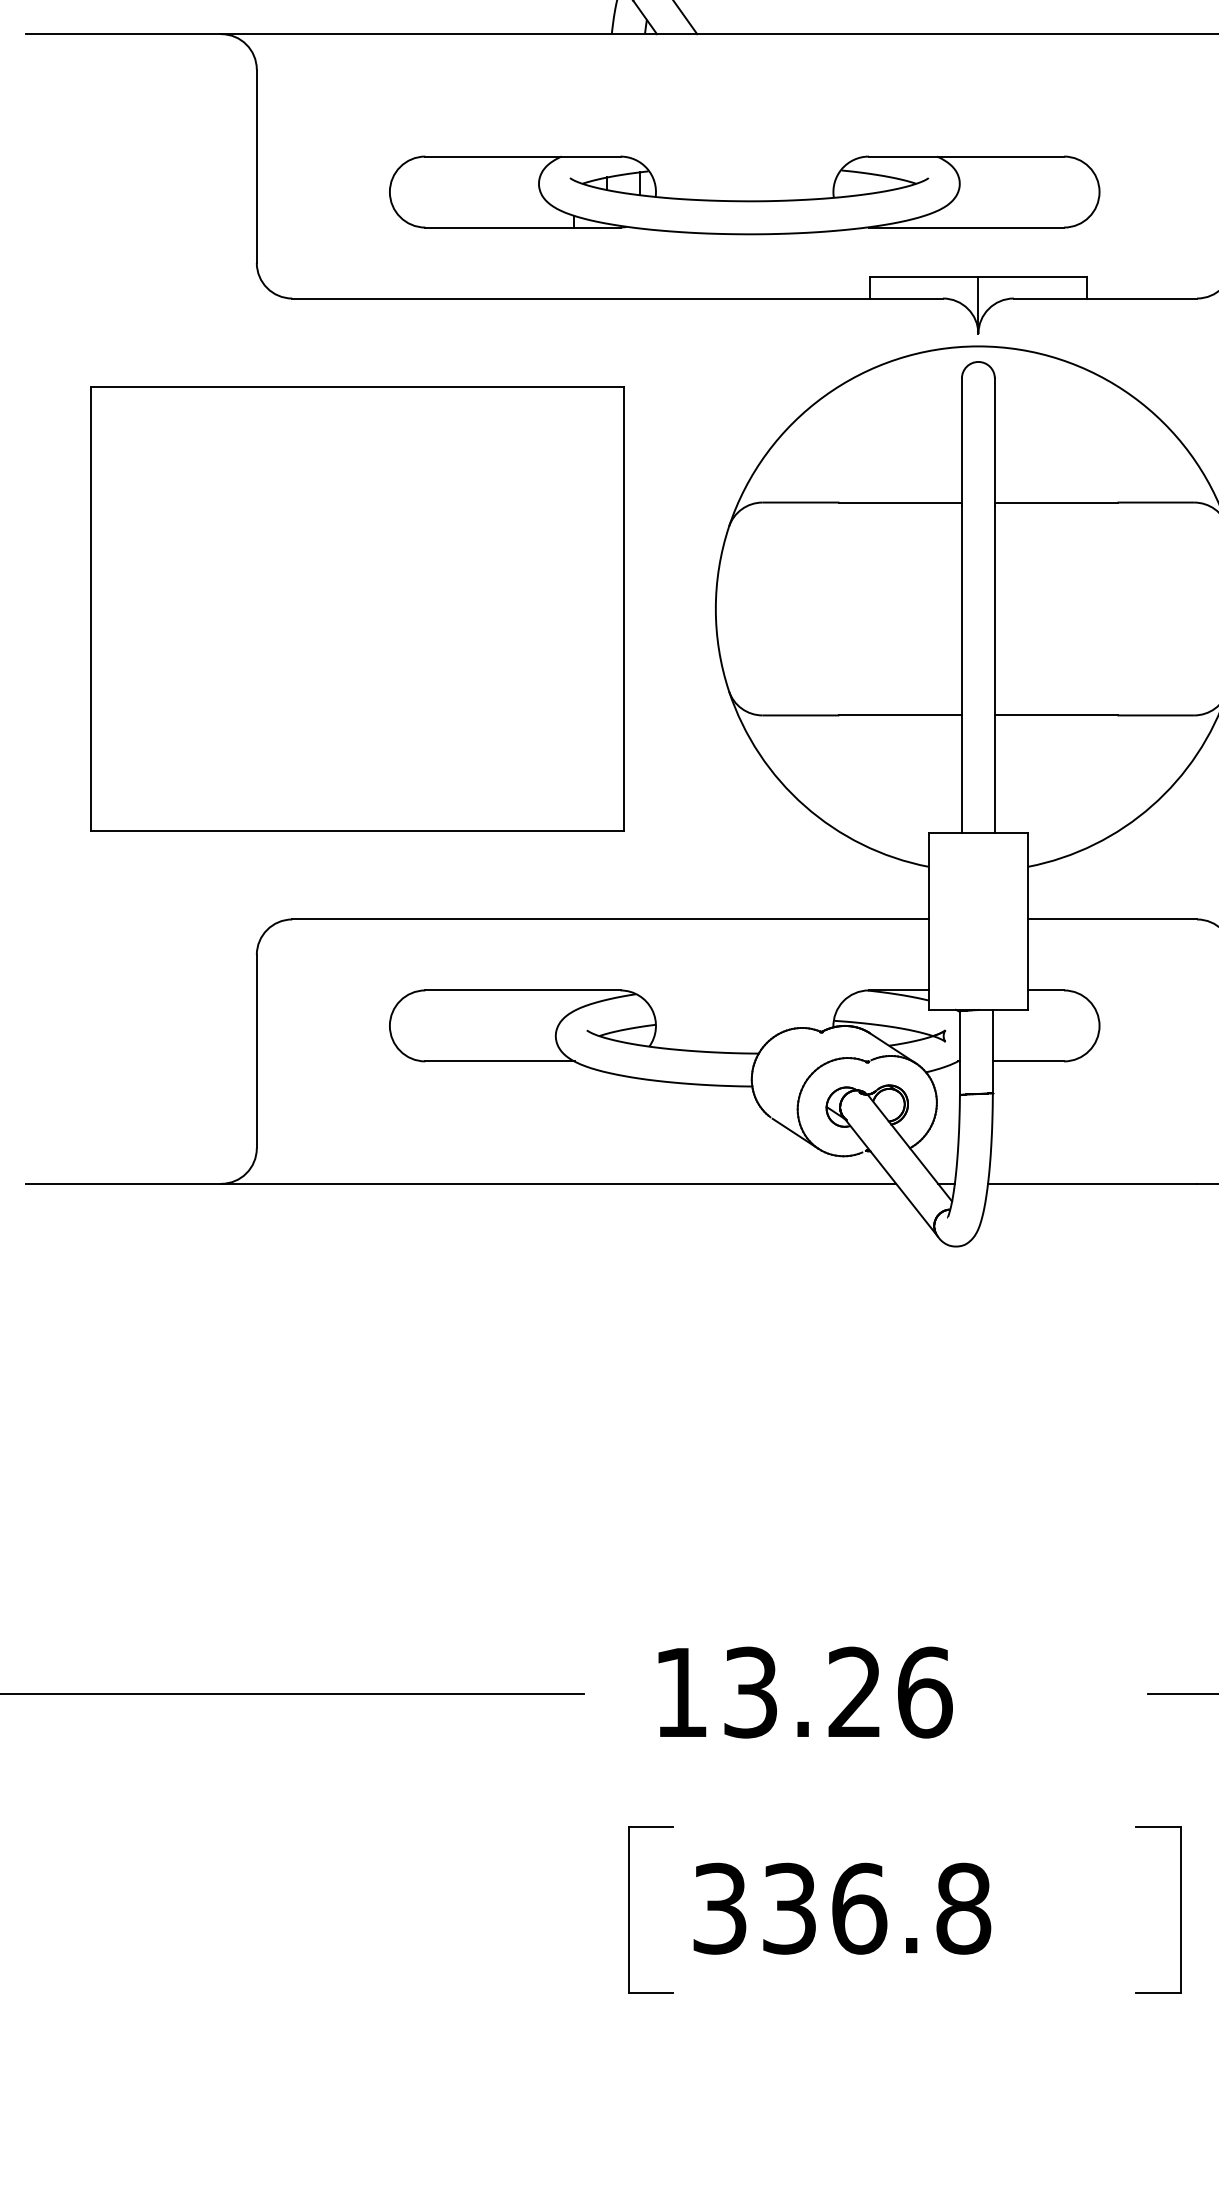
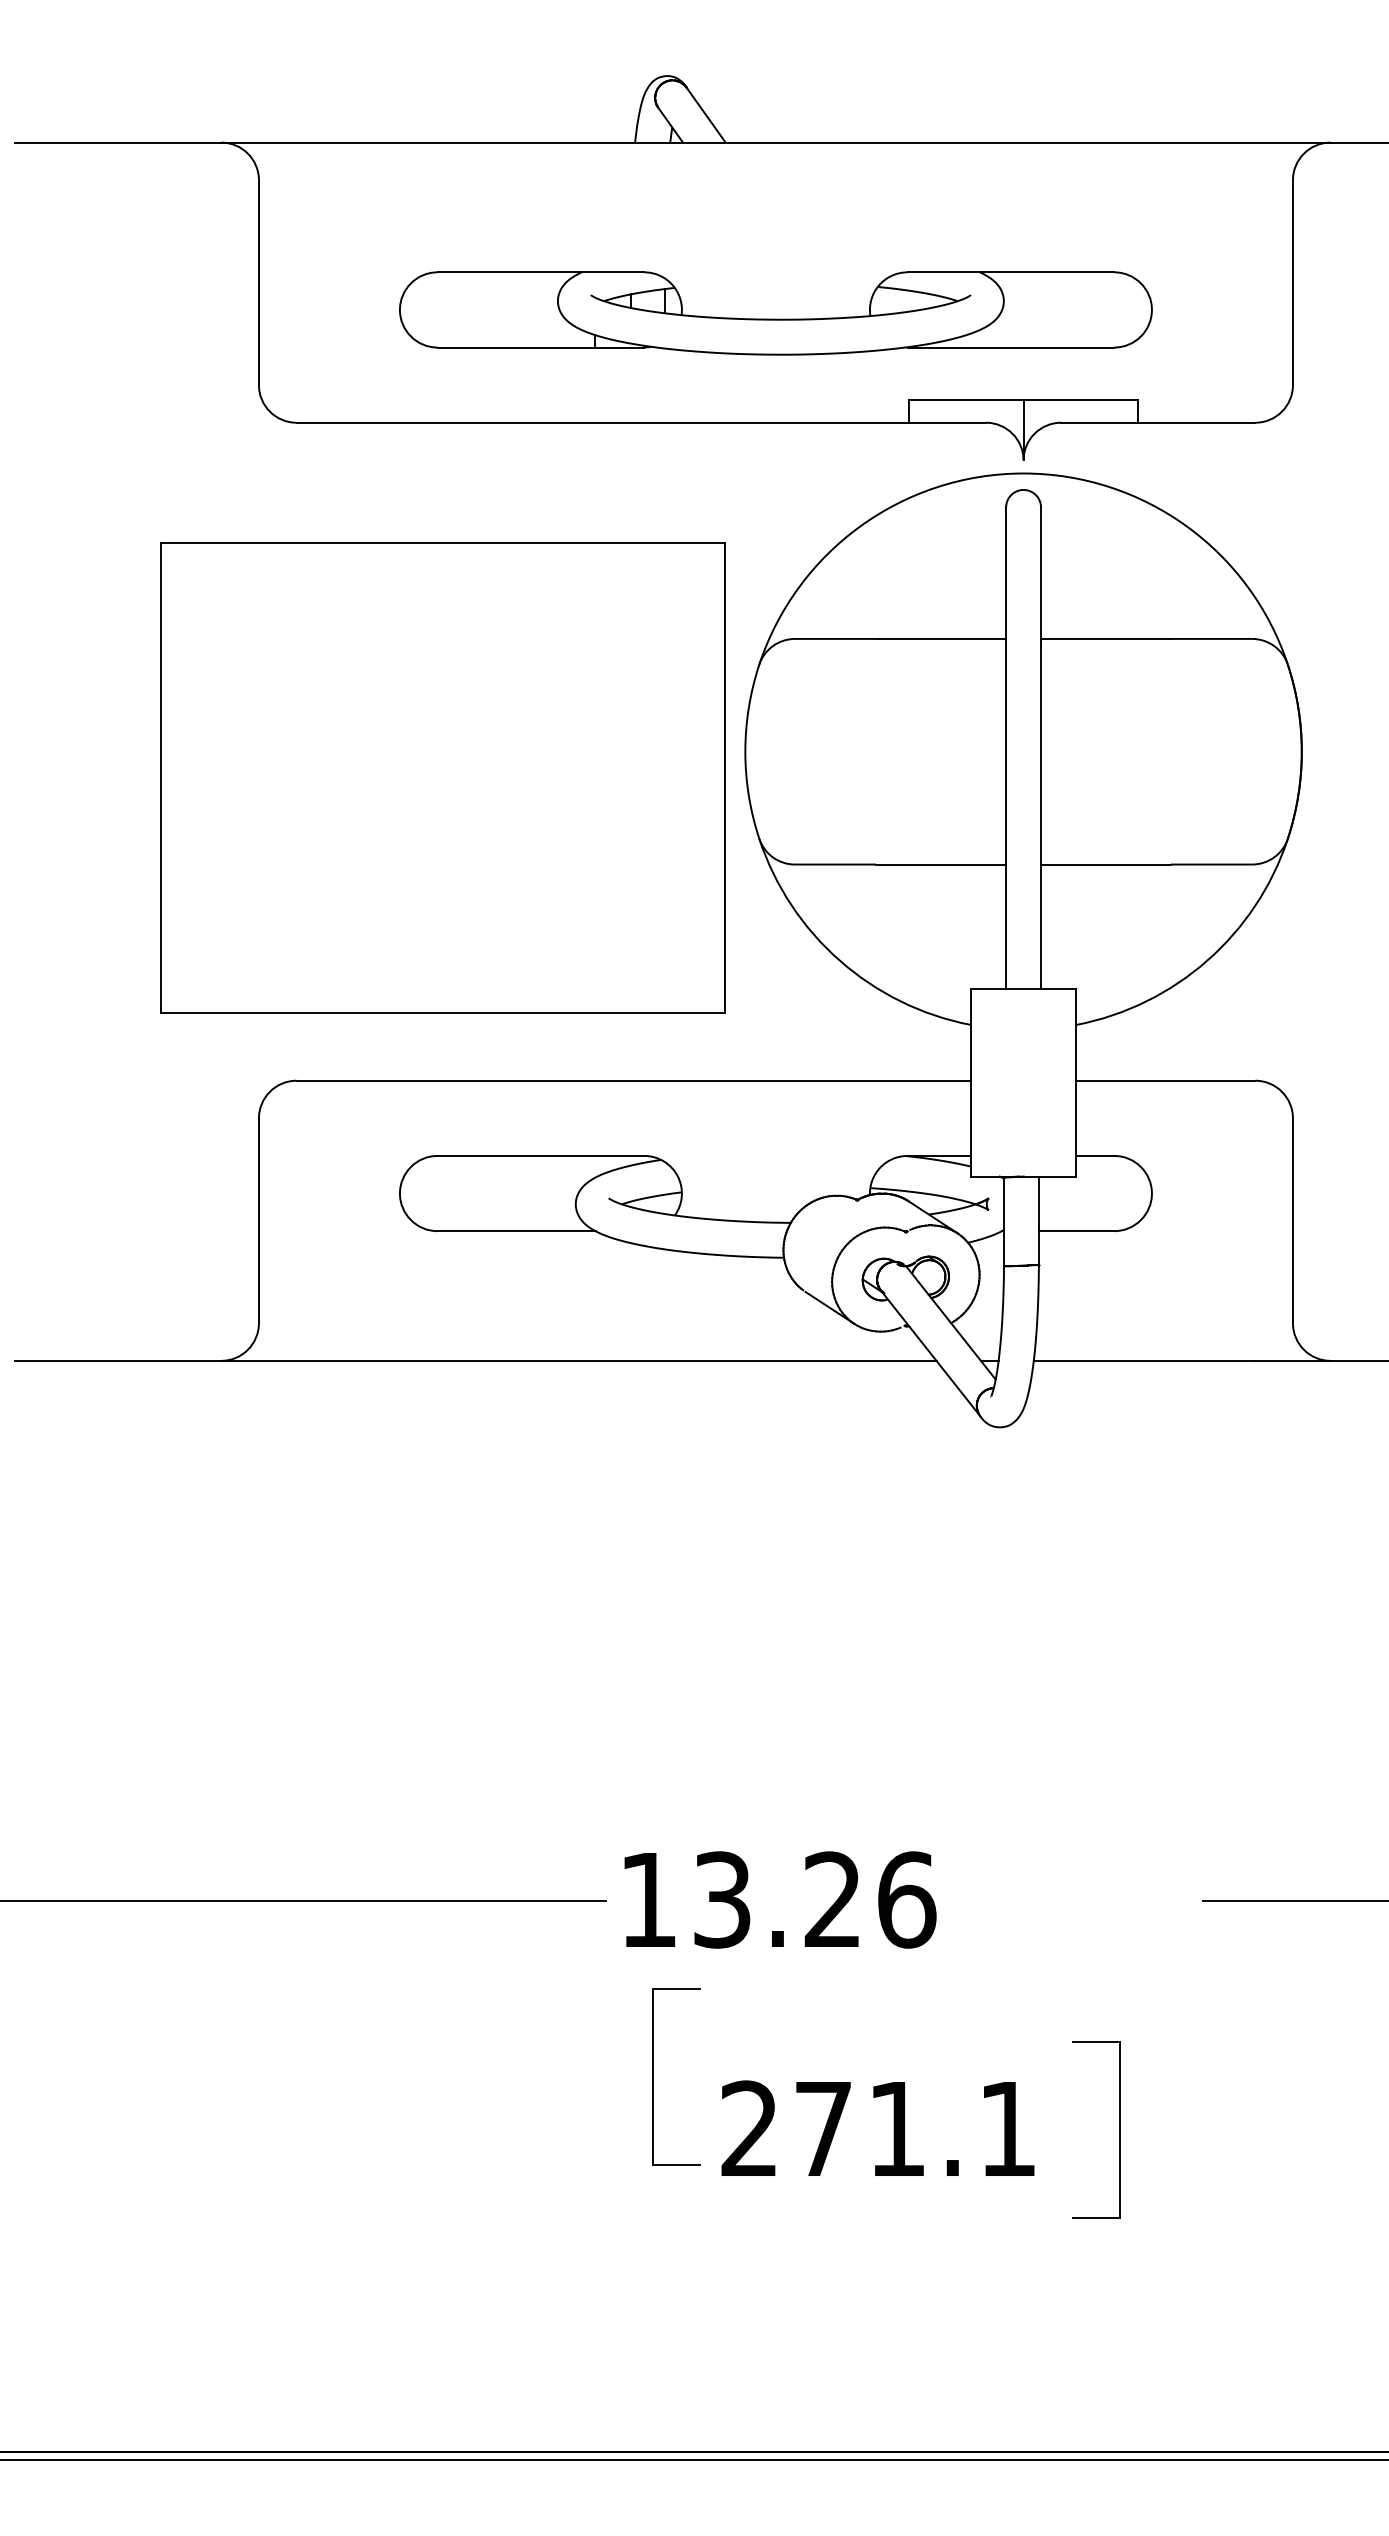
part: (357, 608) -> (442, 777), moved
text: (805, 1692) -> (780, 1899), moved
text: (842, 1908) -> (879, 2128), 336.8 -> 271.1
part: (629, 1909) -> (653, 2076), moved
part: (1180, 1909) -> (1119, 2129), moved

